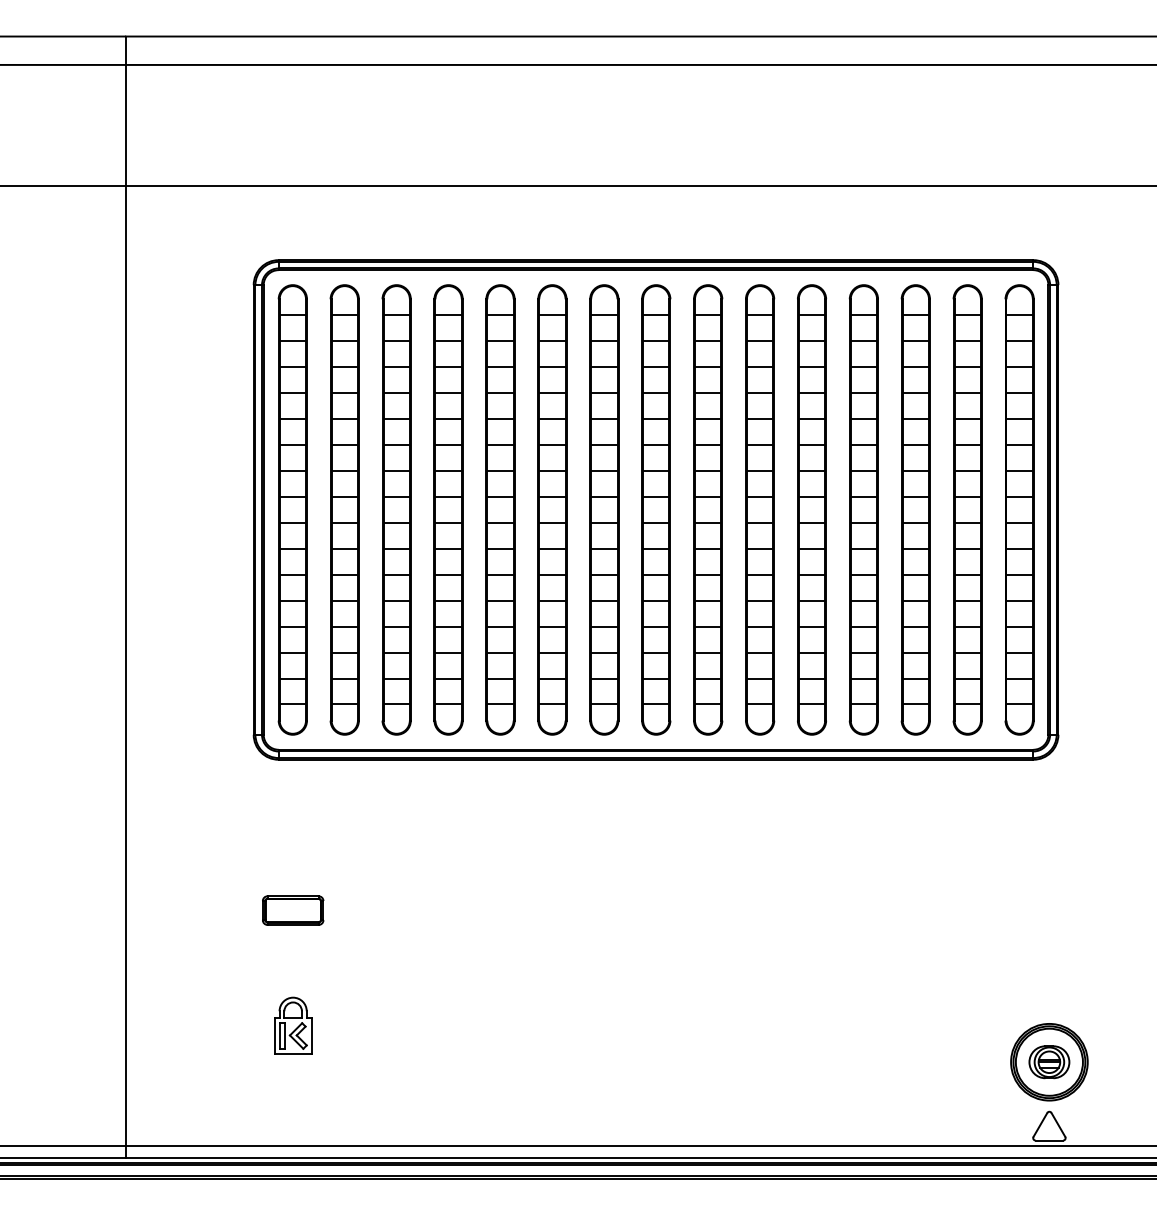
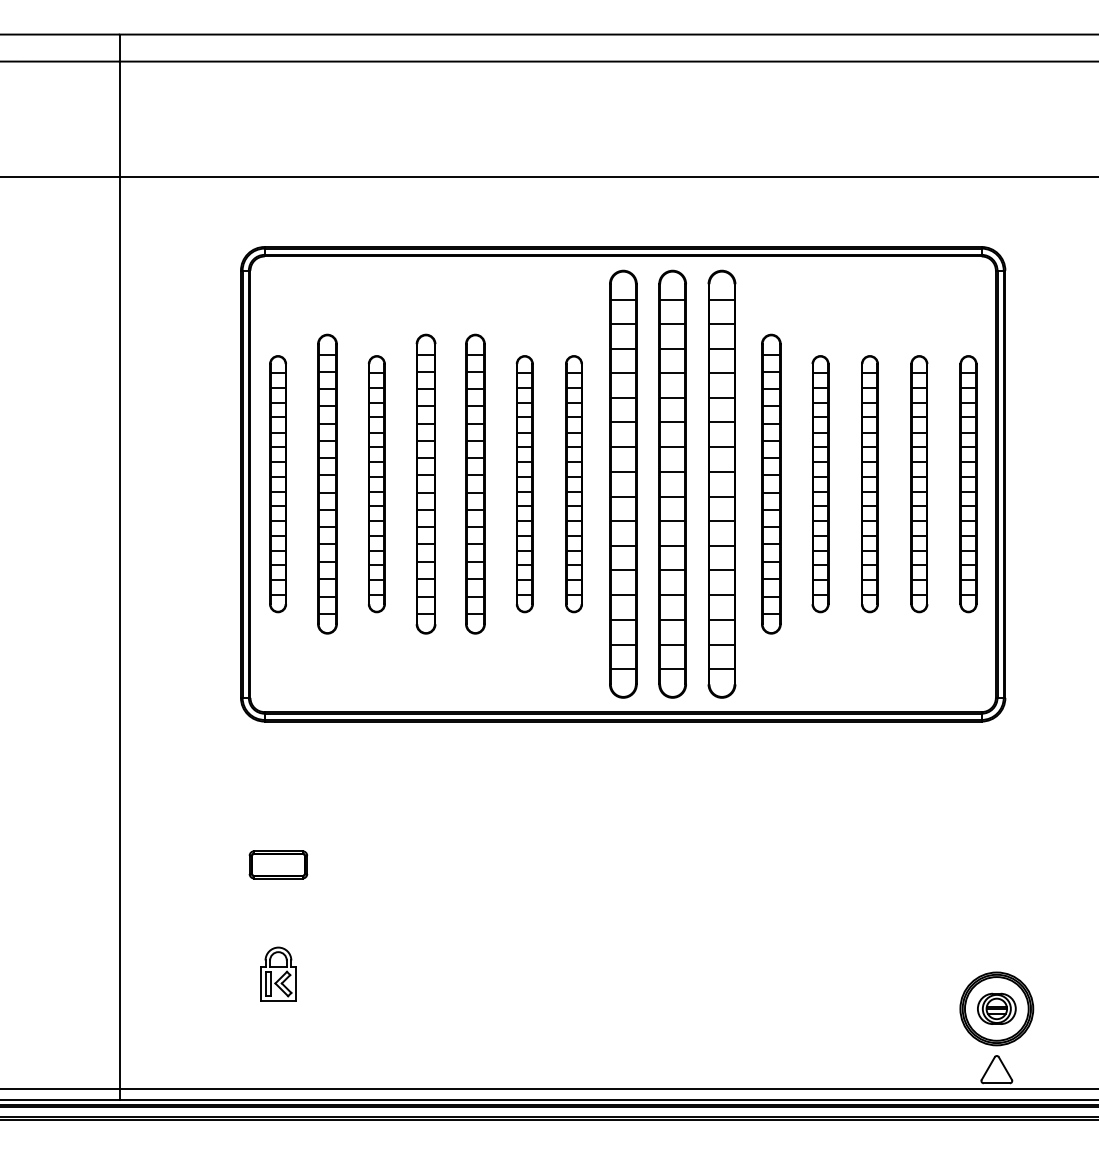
part: (292, 509) -> (277, 483), size x0.6
part: (344, 509) -> (327, 483), size x0.7
part: (396, 509) -> (376, 483), size x0.6
part: (447, 509) -> (425, 483), size x0.7
part: (500, 509) -> (475, 483), size x0.7
part: (552, 509) -> (524, 483), size x0.6
part: (603, 509) -> (573, 483), size x0.6
part: (812, 509) -> (771, 483), size x0.7
part: (863, 509) -> (820, 483), size x0.6
part: (915, 509) -> (869, 483), size x0.6
part: (967, 509) -> (919, 483), size x0.6
part: (1019, 509) -> (968, 483), size x0.6

